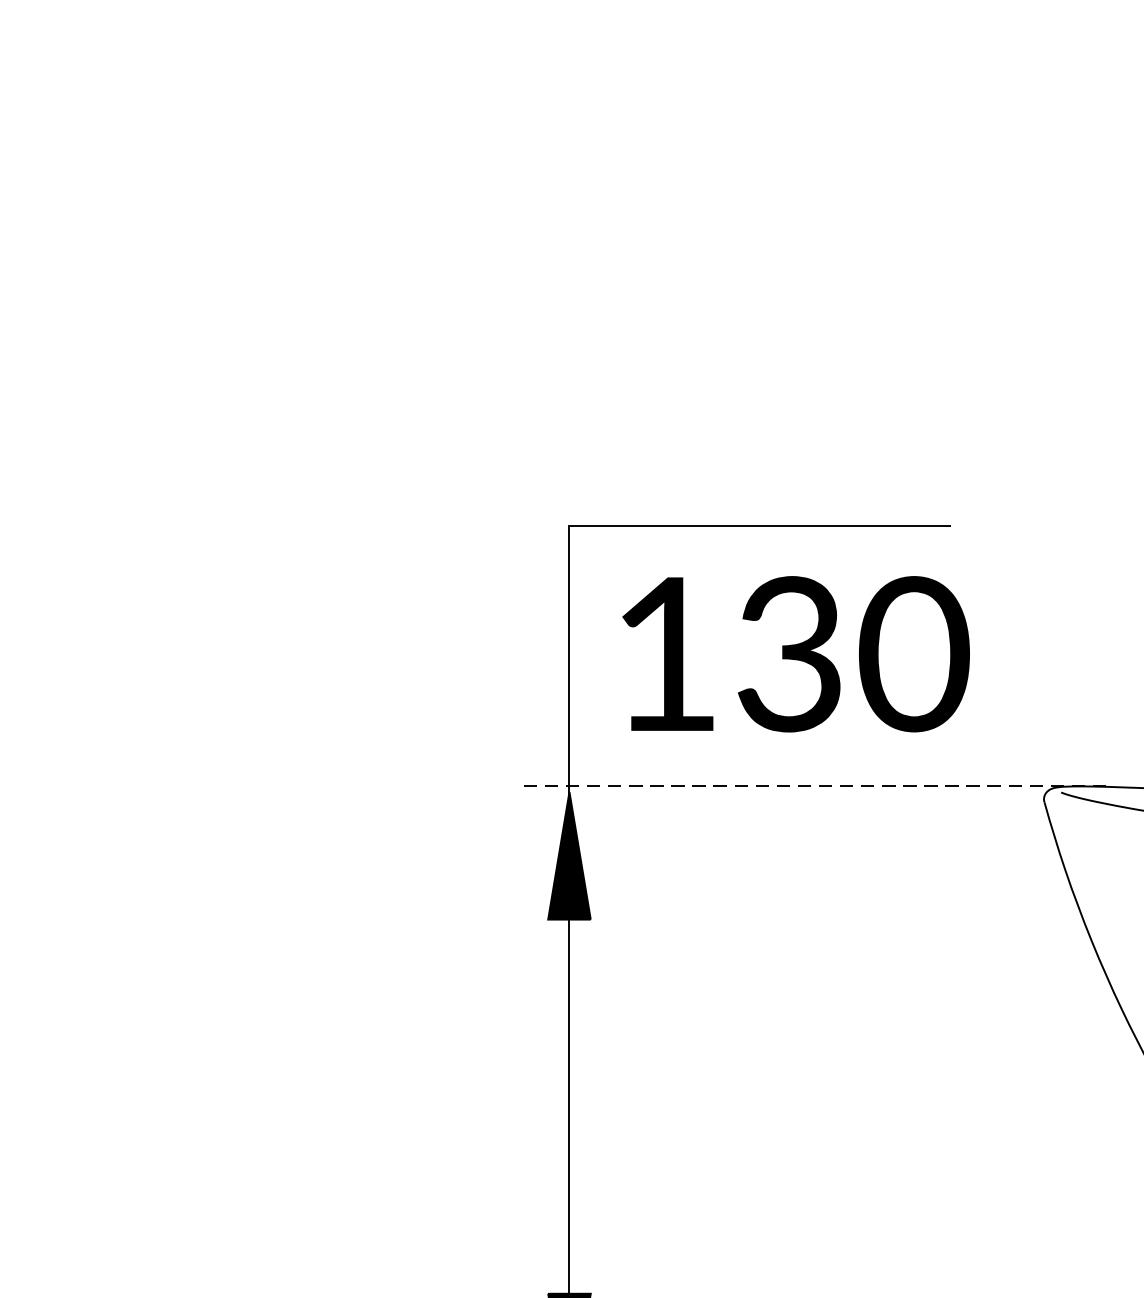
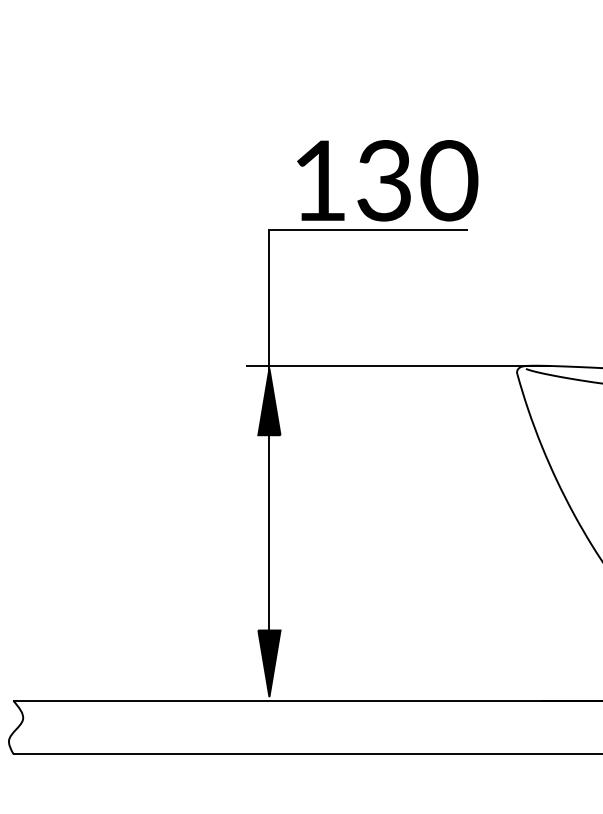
text: (795, 653) -> (387, 180), moved
line: (816, 785) -> (398, 365), dashed -> solid

